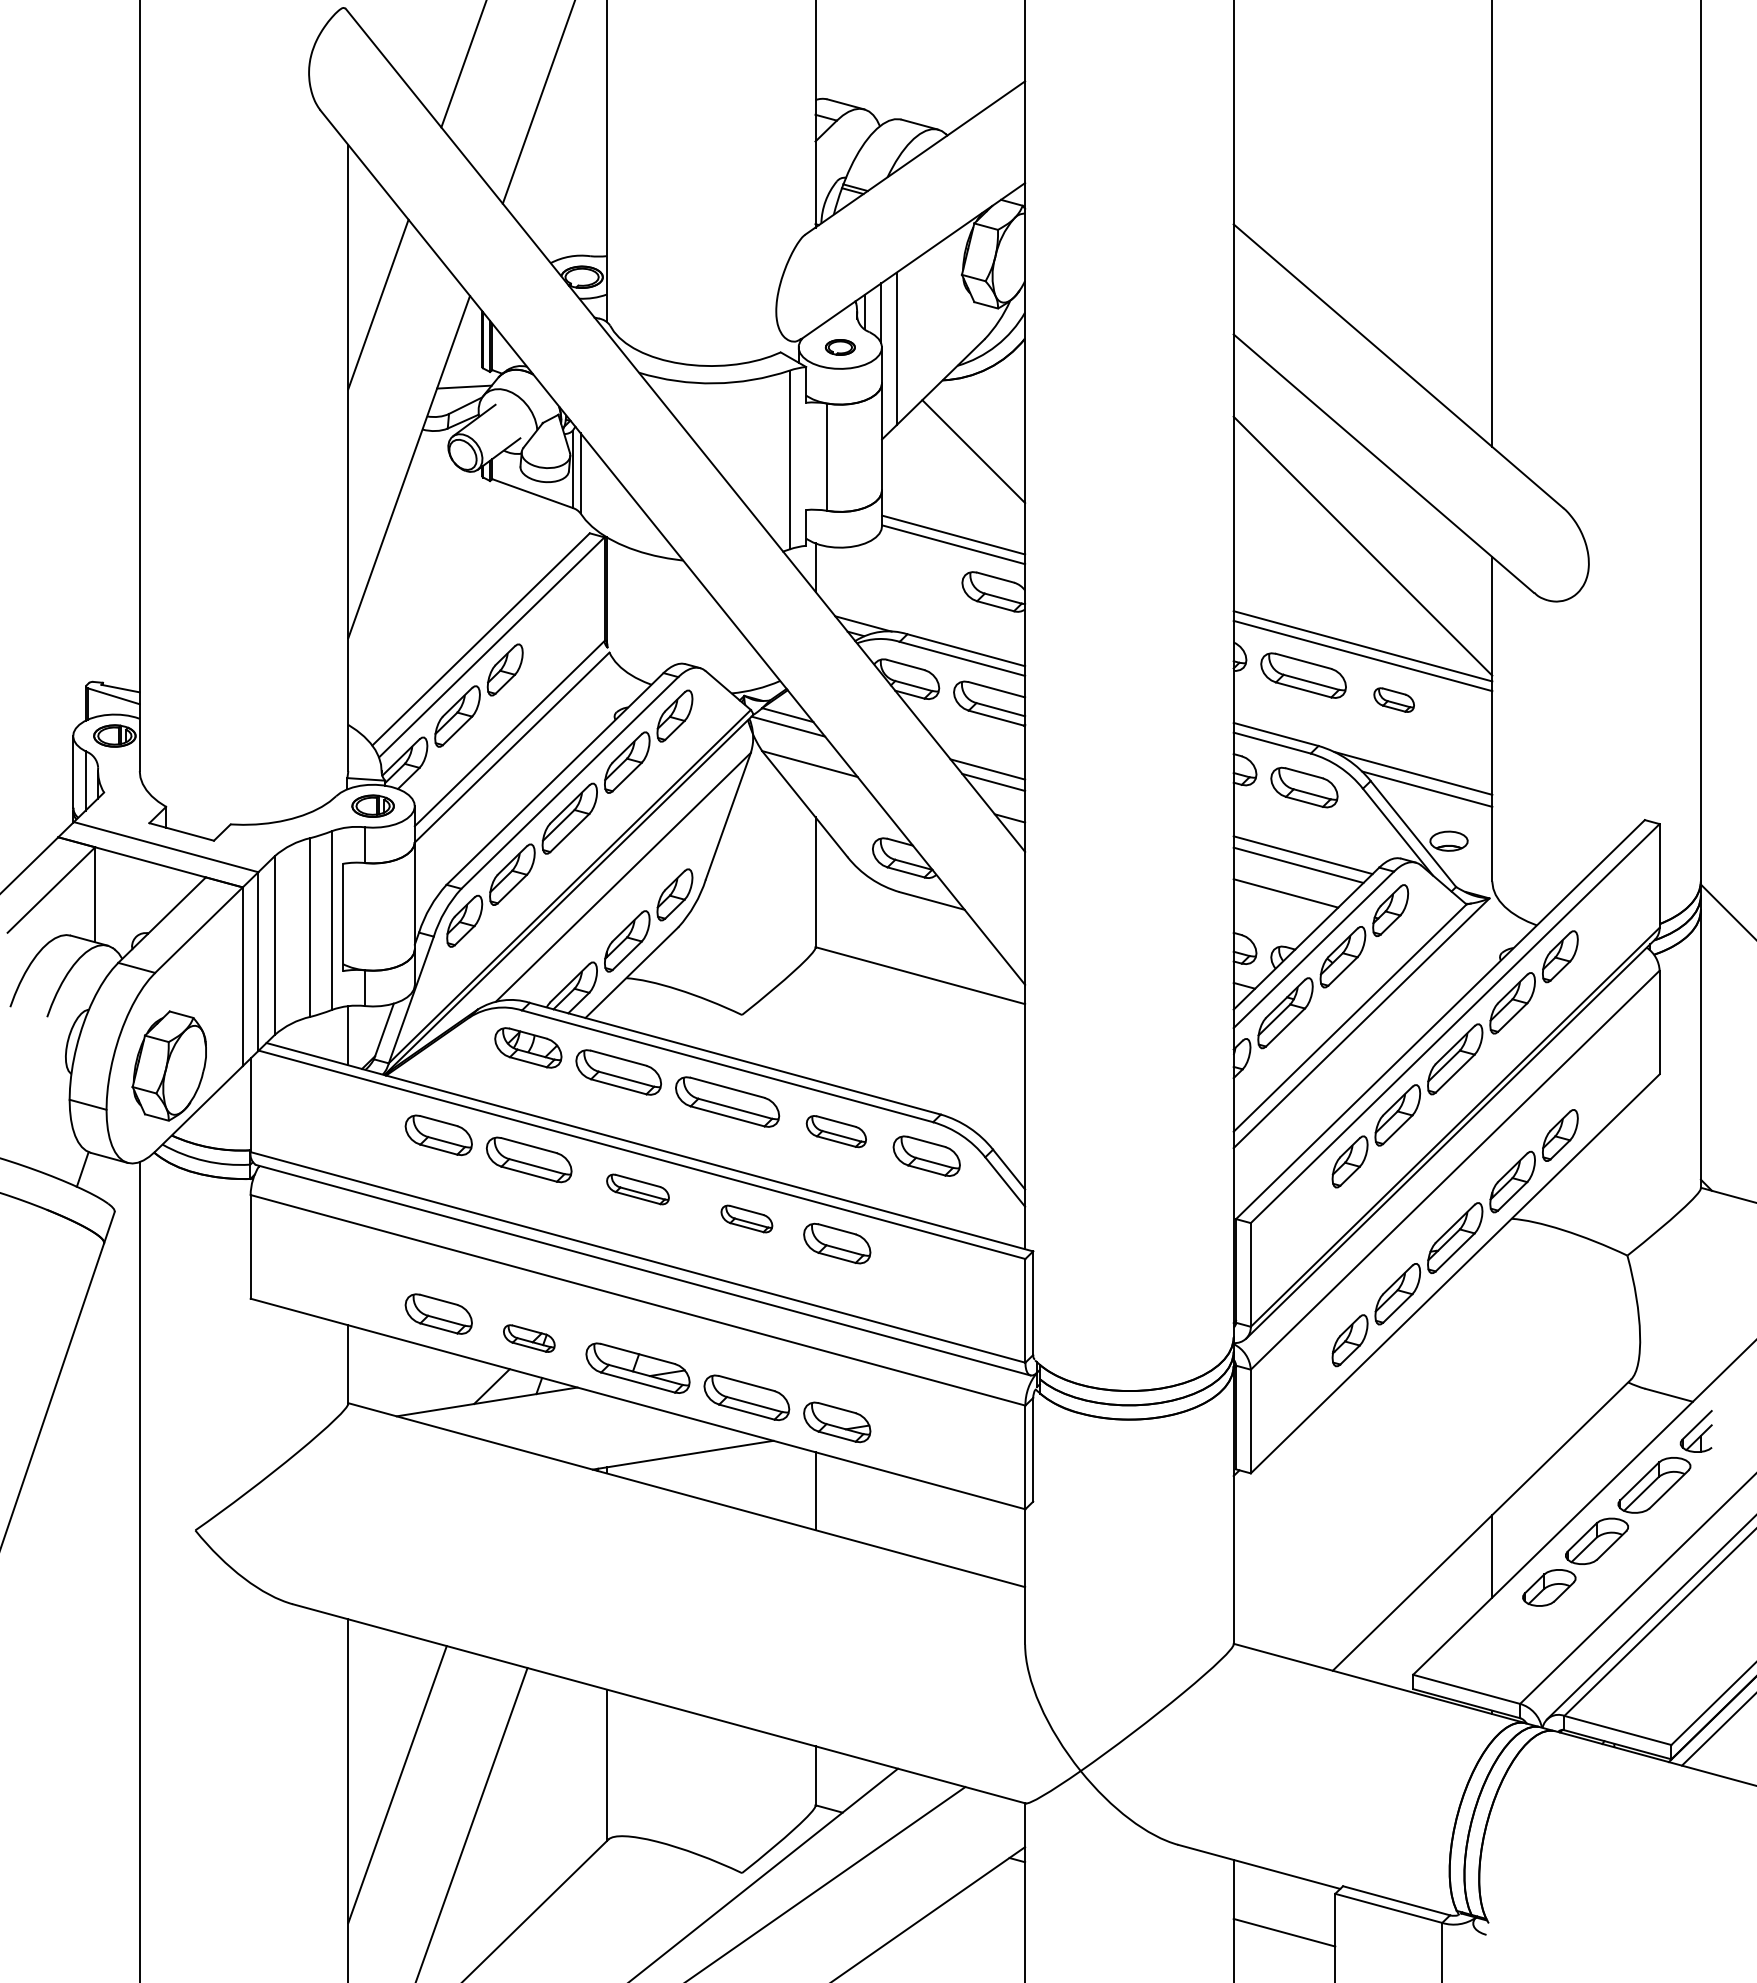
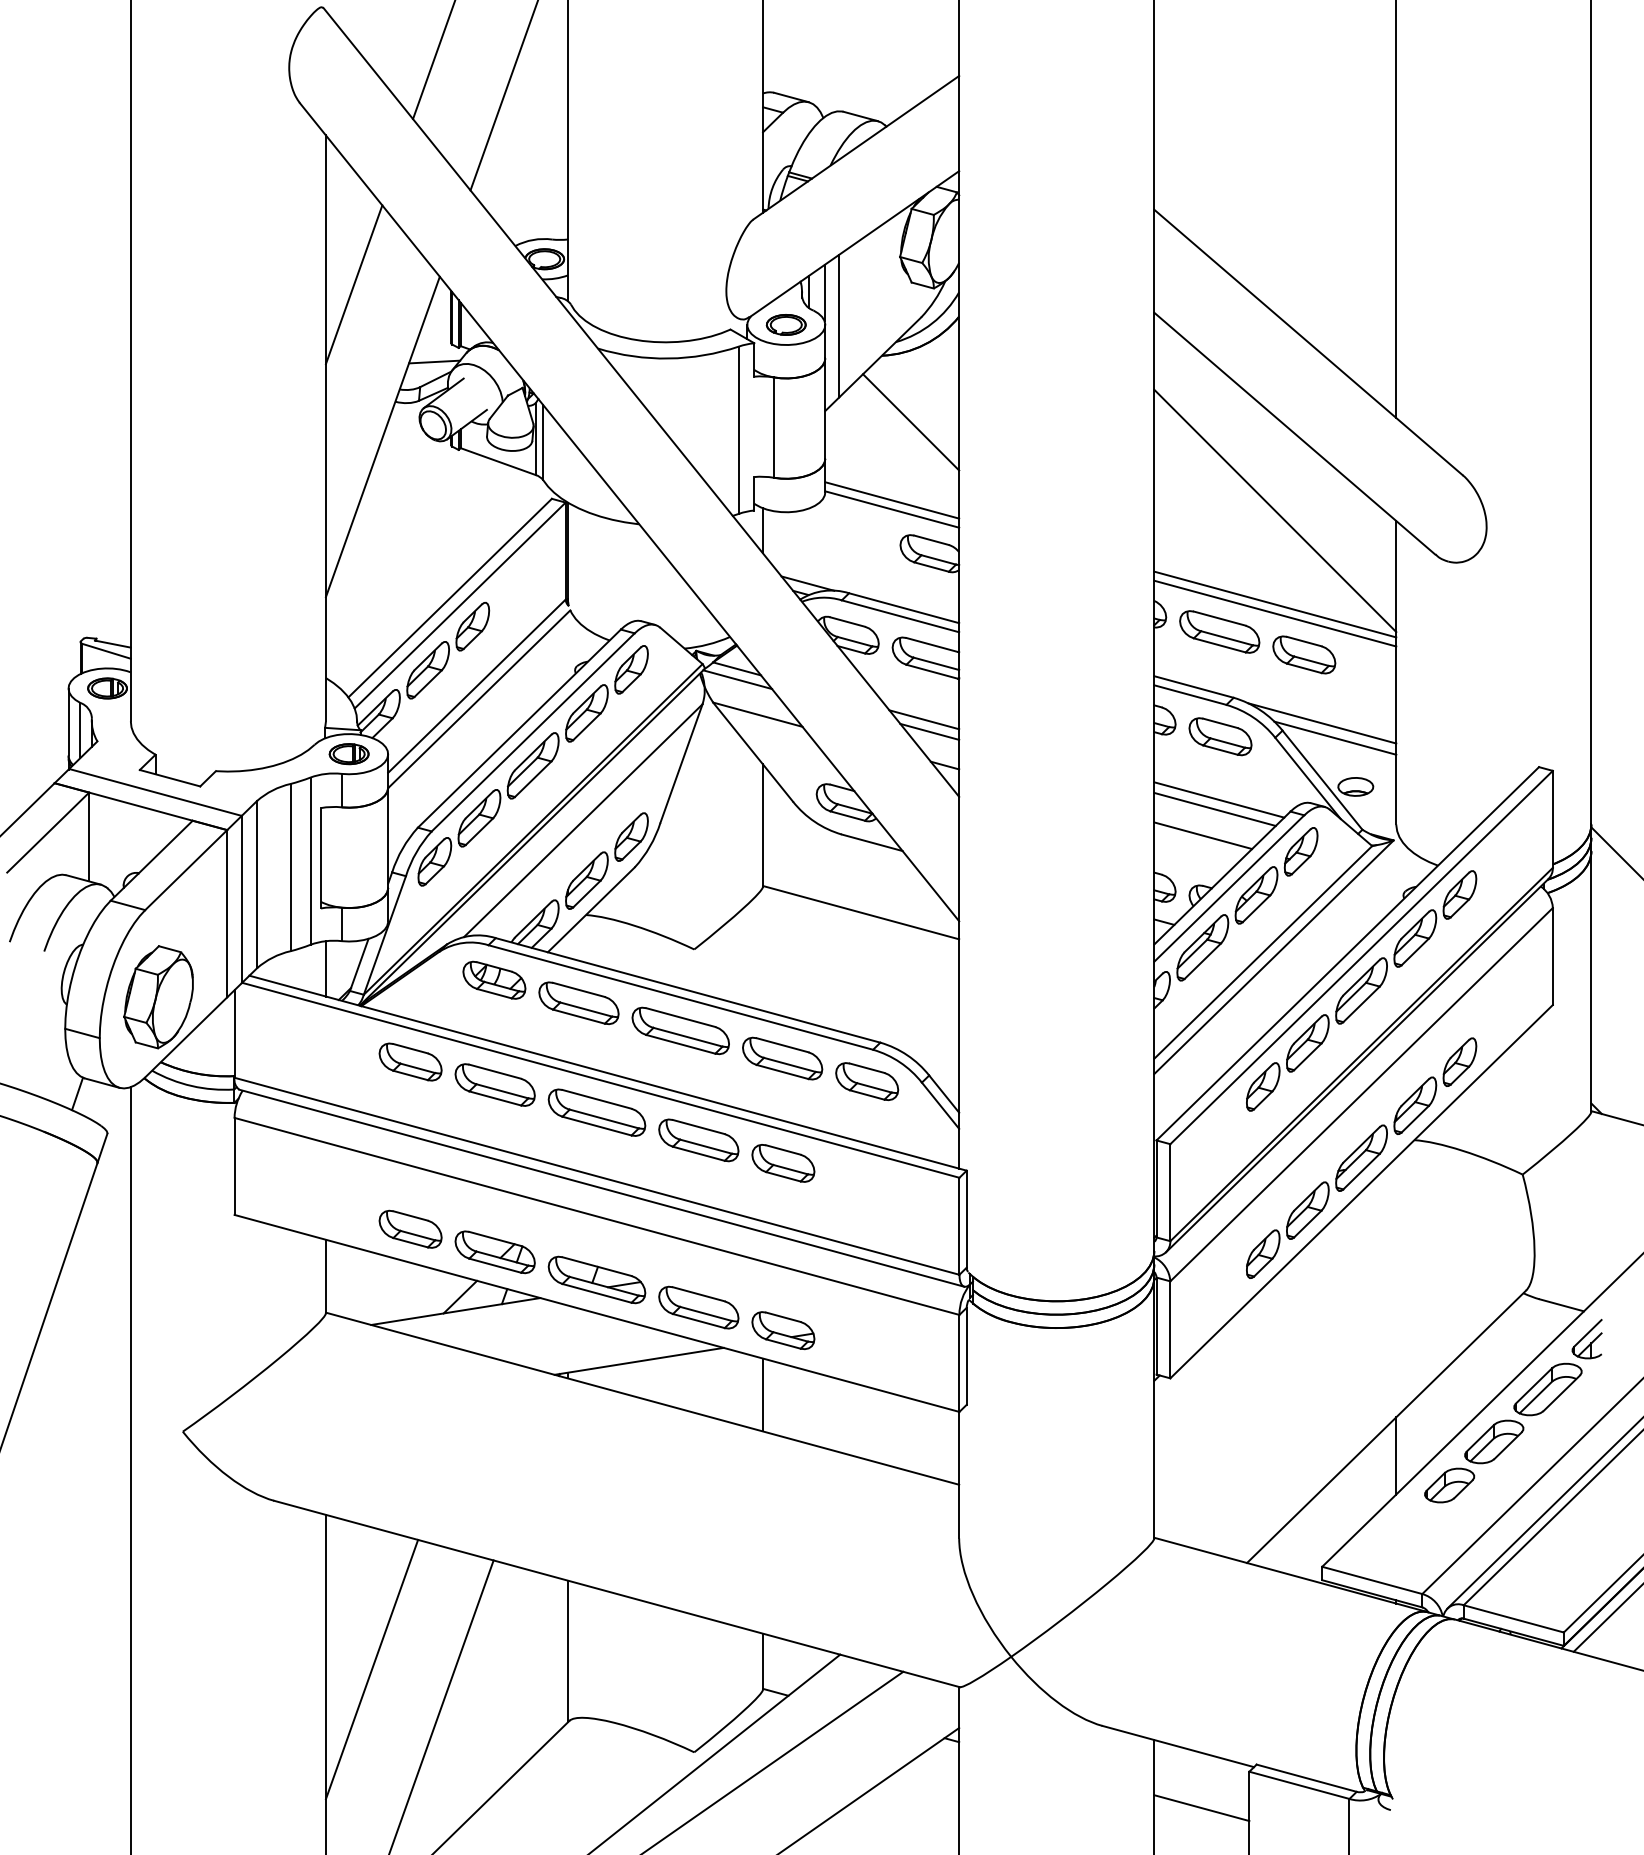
part: (840, 347) -> (786, 324), size x1.43
part: (1394, 699) -> (1304, 654), size x1.67
part: (836, 1131) -> (782, 1058), size x1.43
part: (637, 1189) -> (596, 1112), size x1.67
part: (746, 1218) -> (698, 1139), size x1.67
part: (529, 1338) -> (495, 1252), size x1.67

